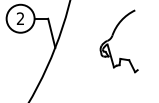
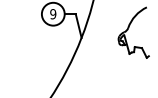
text: (20, 19) -> (53, 14), 2 -> 9

